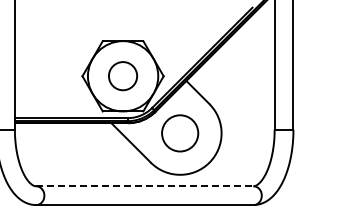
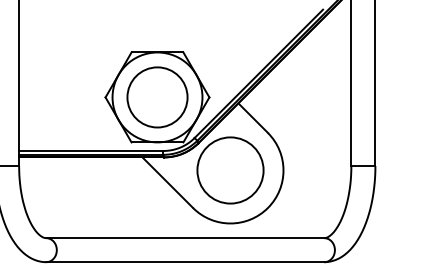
circle: (122, 75) -> (156, 96), size x1.67
circle: (180, 133) -> (230, 170), size x1.43
line: (144, 186) -> (184, 238), dashed -> solid

